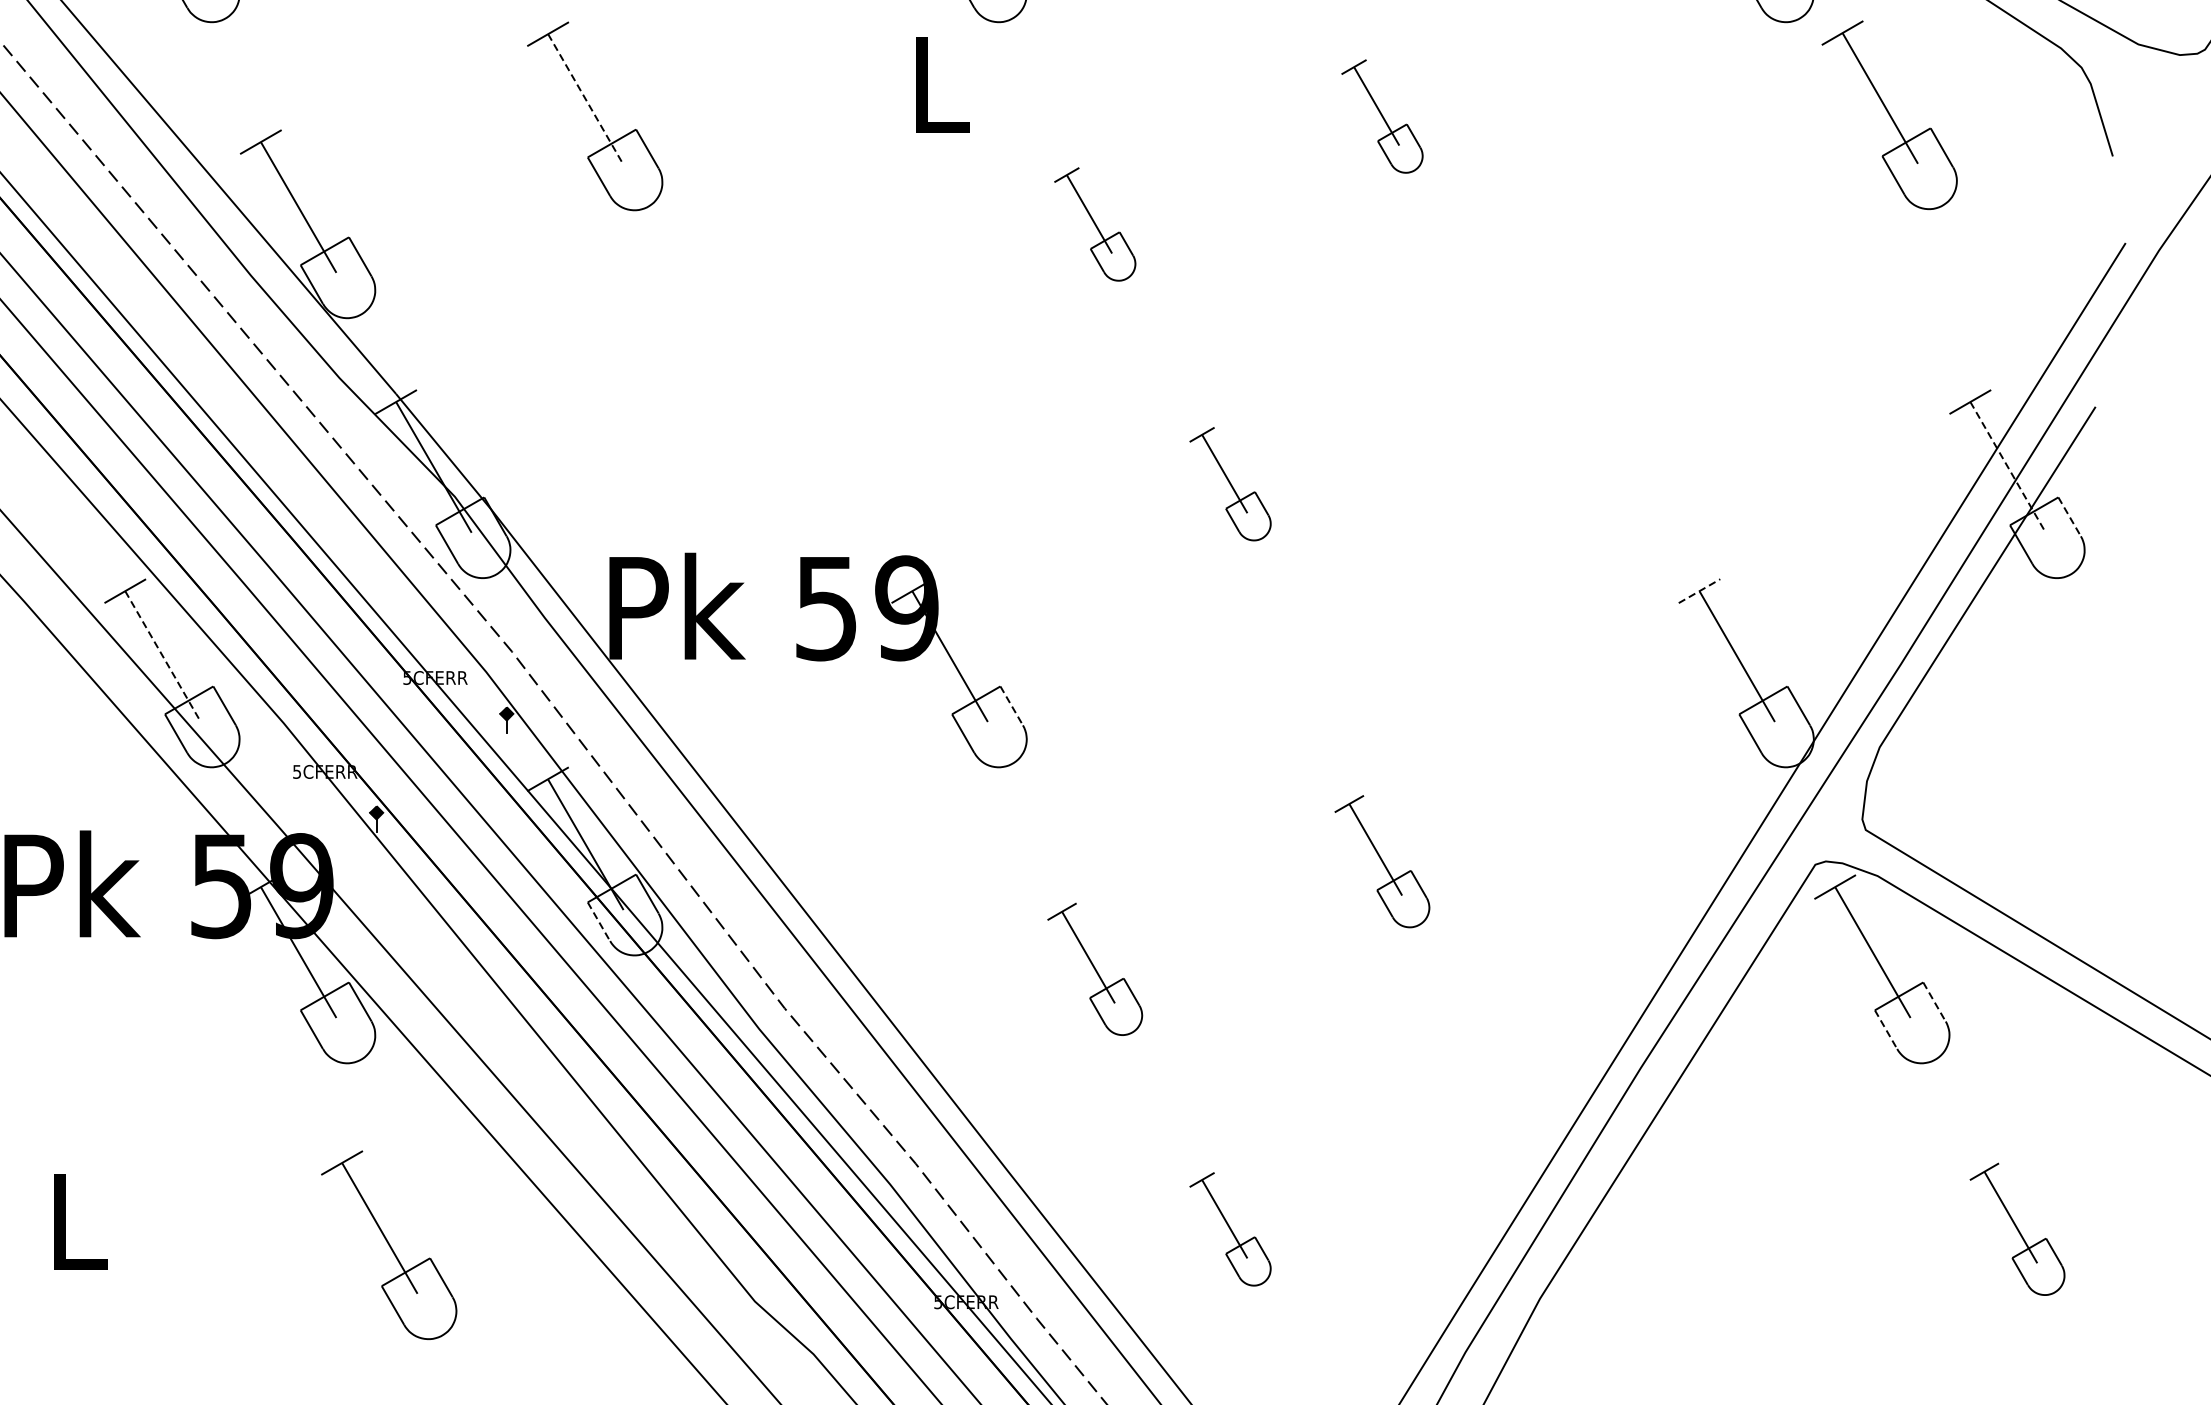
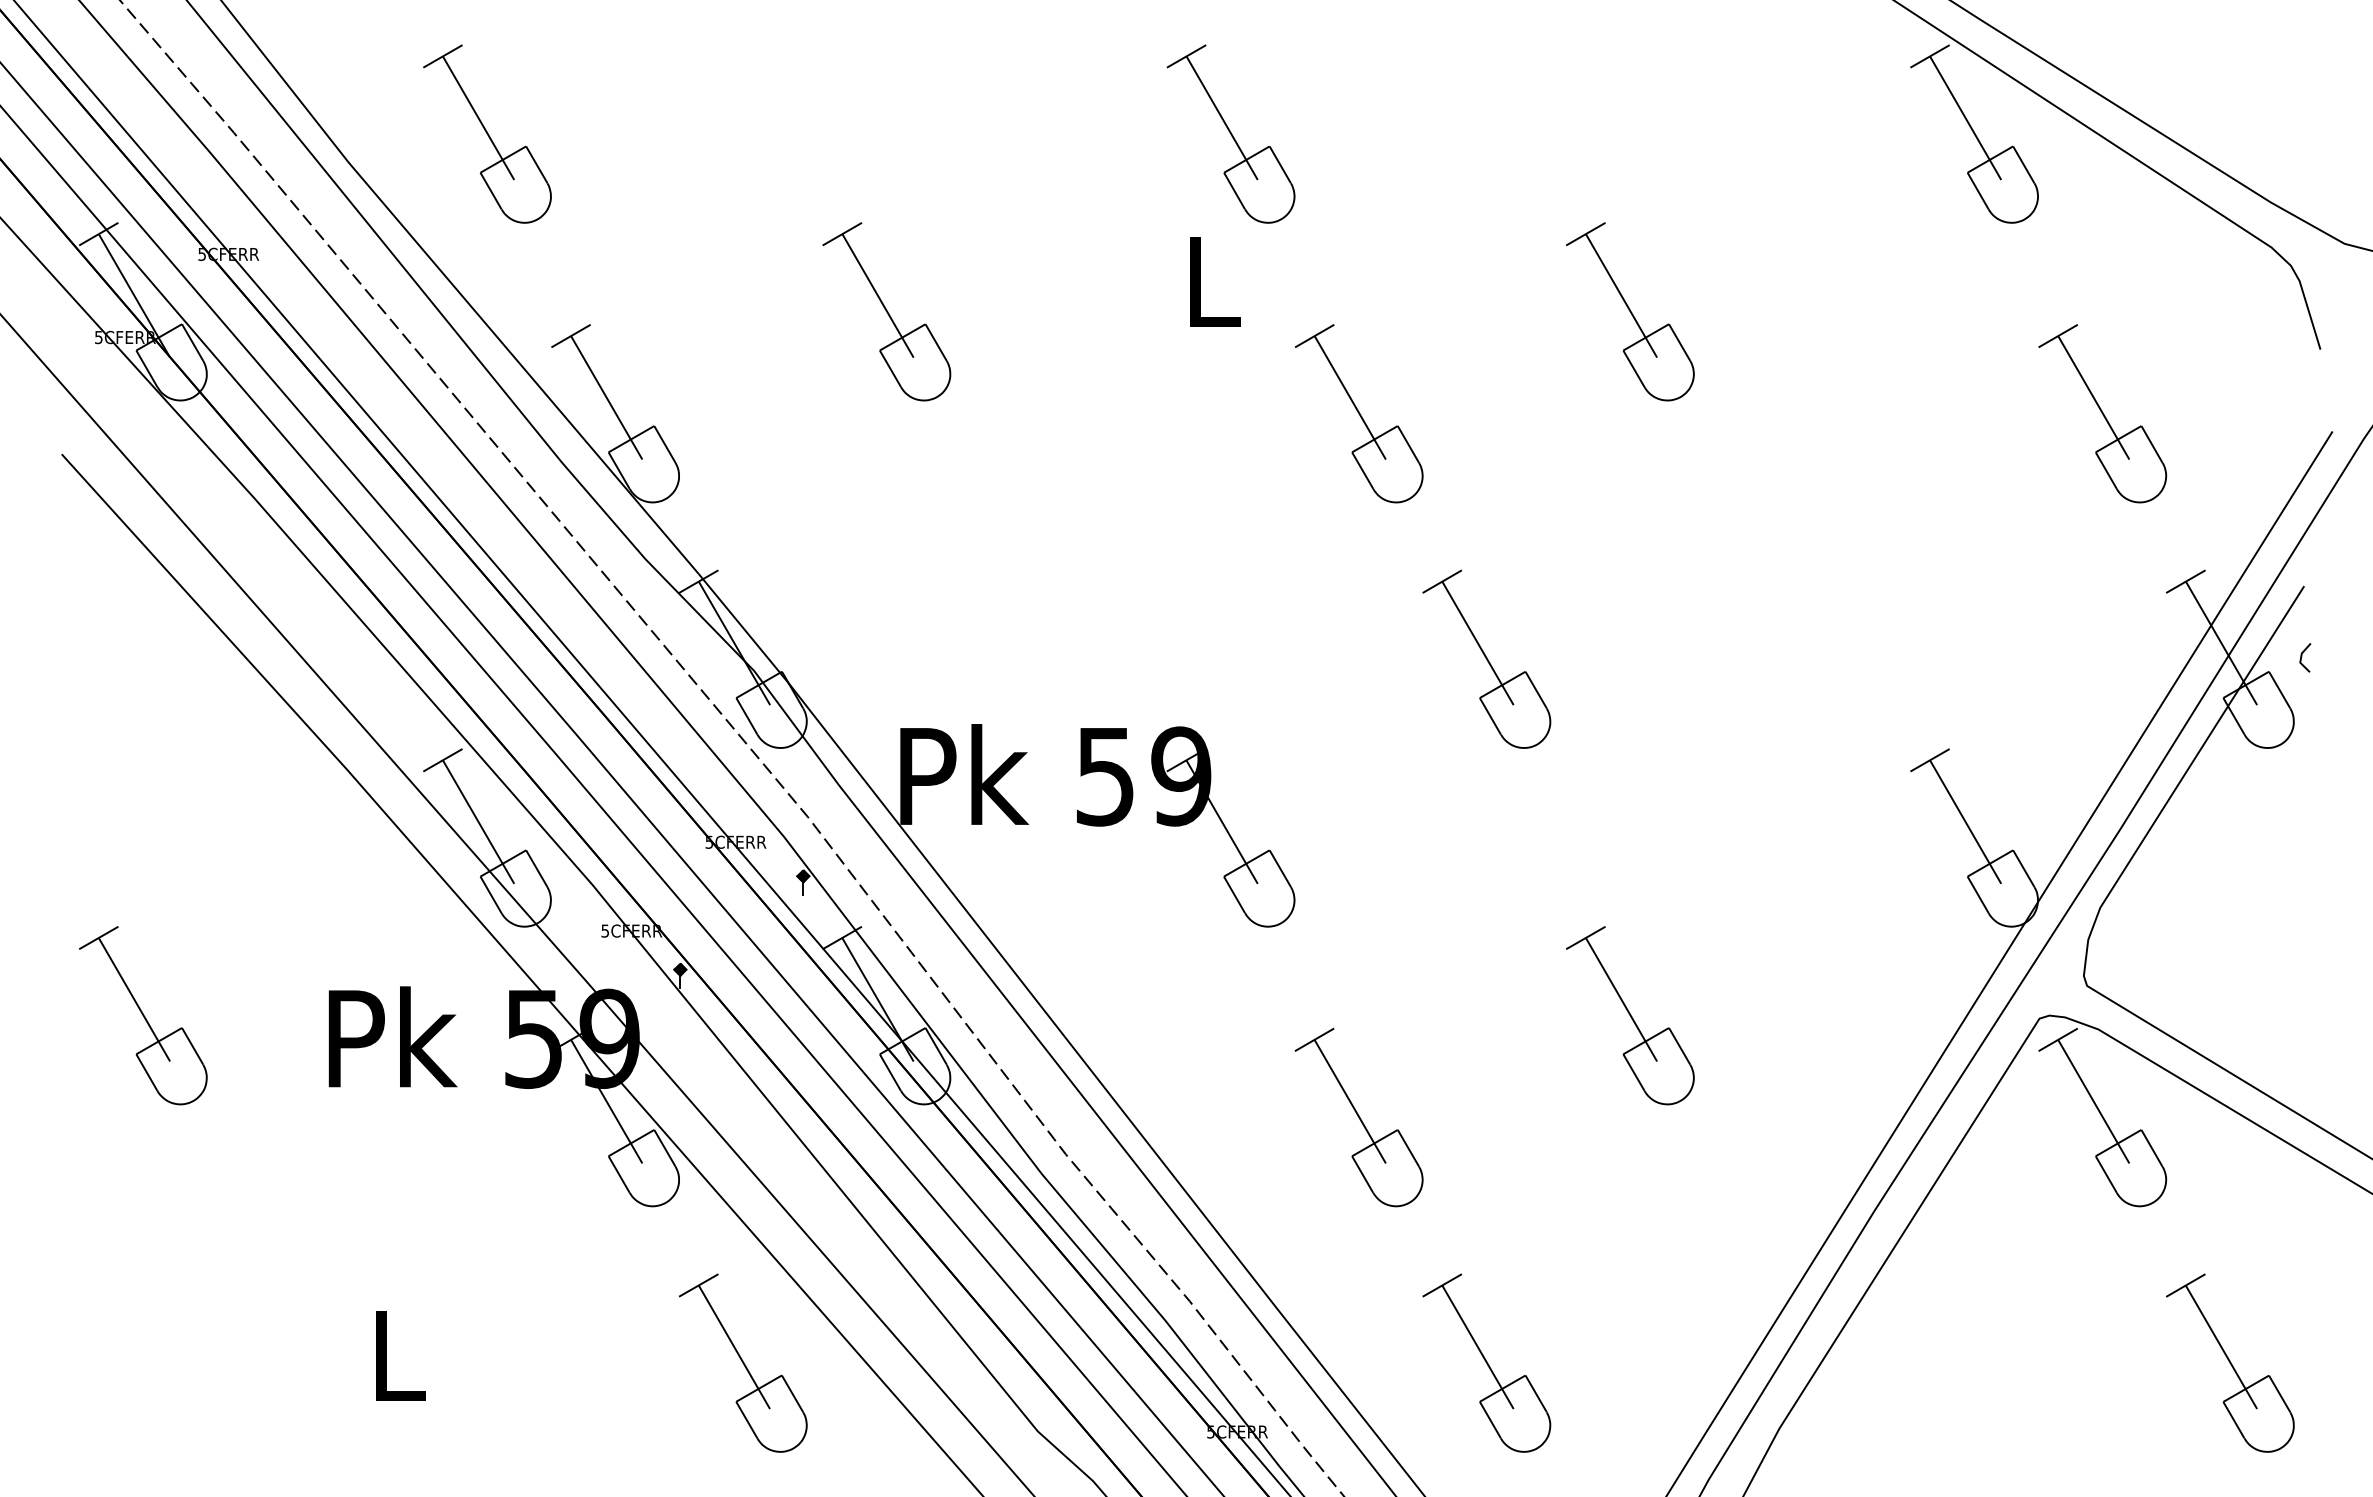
line: (586, 100) -> (878, 296), dashed -> solid
part: (1889, 115) -> (2102, 413), moved
part: (1382, 116) -> (1630, 311), size x1.67
part: (1094, 224) -> (1358, 413), size x1.67
line: (2008, 467) -> (2221, 643), dashed -> solid
line: (2093, 482) -> (2302, 657), added
part: (1229, 483) -> (1486, 658), size x1.67
line: (2069, 517) -> (2279, 690), dashed -> solid
line: (1700, 591) -> (1930, 760), dashed -> solid
line: (162, 657) -> (478, 822), dashed -> solid
line: (1011, 706) -> (1280, 869), dashed -> solid
part: (1382, 861) -> (1630, 1015), size x1.43
line: (599, 921) -> (890, 1072), dashed -> solid
part: (1094, 969) -> (1358, 1117), size x1.43
line: (1935, 1002) -> (2152, 1148), dashed -> solid
line: (1886, 1029) -> (2106, 1174), dashed -> solid
part: (1229, 1228) -> (1486, 1362), size x1.67
part: (2017, 1228) -> (2230, 1362), size x1.43
part: (389, 1244) -> (743, 1362), moved

